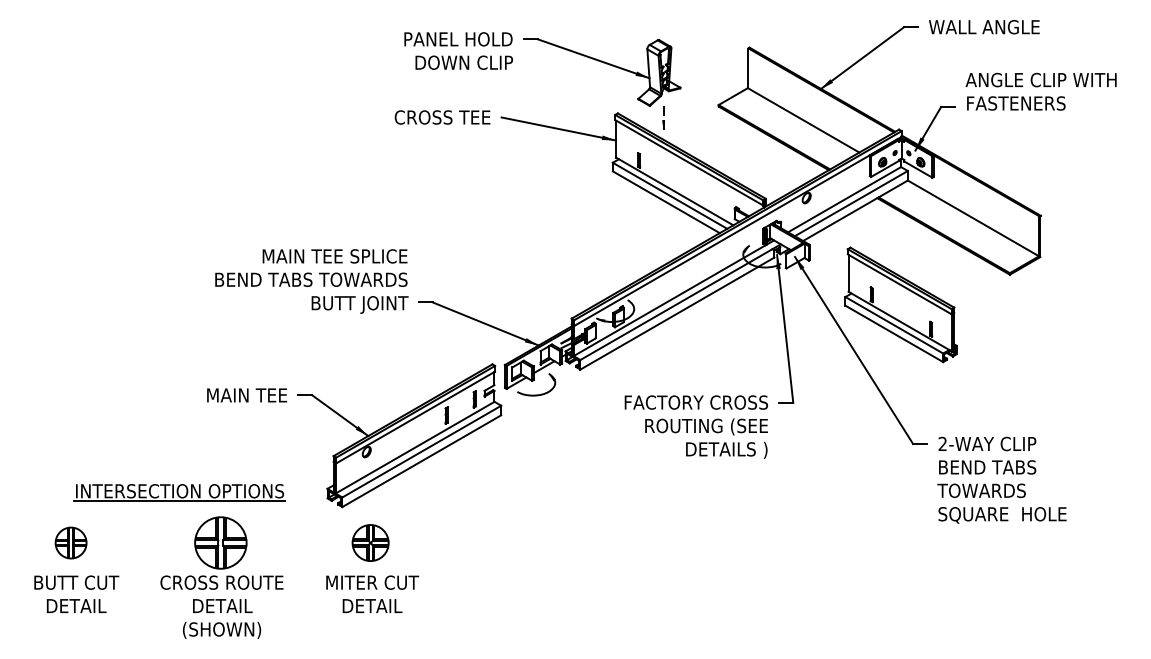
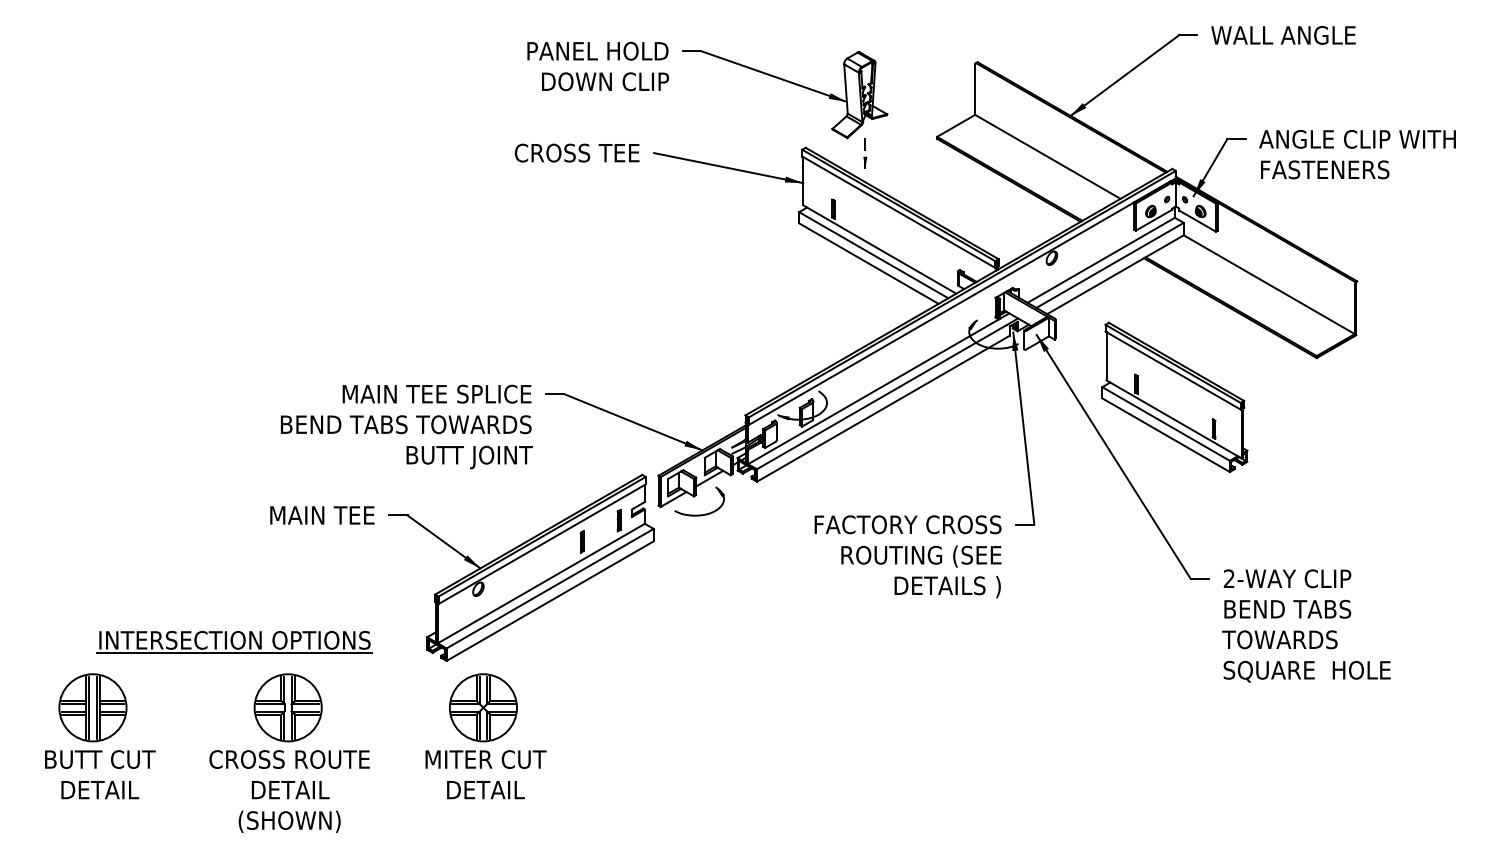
text: (1041, 91) -> (1357, 154), moved
text: (311, 281) -> (406, 426), moved
part: (70, 542) -> (92, 707), size x1.67
part: (370, 542) -> (483, 707), size x1.43

